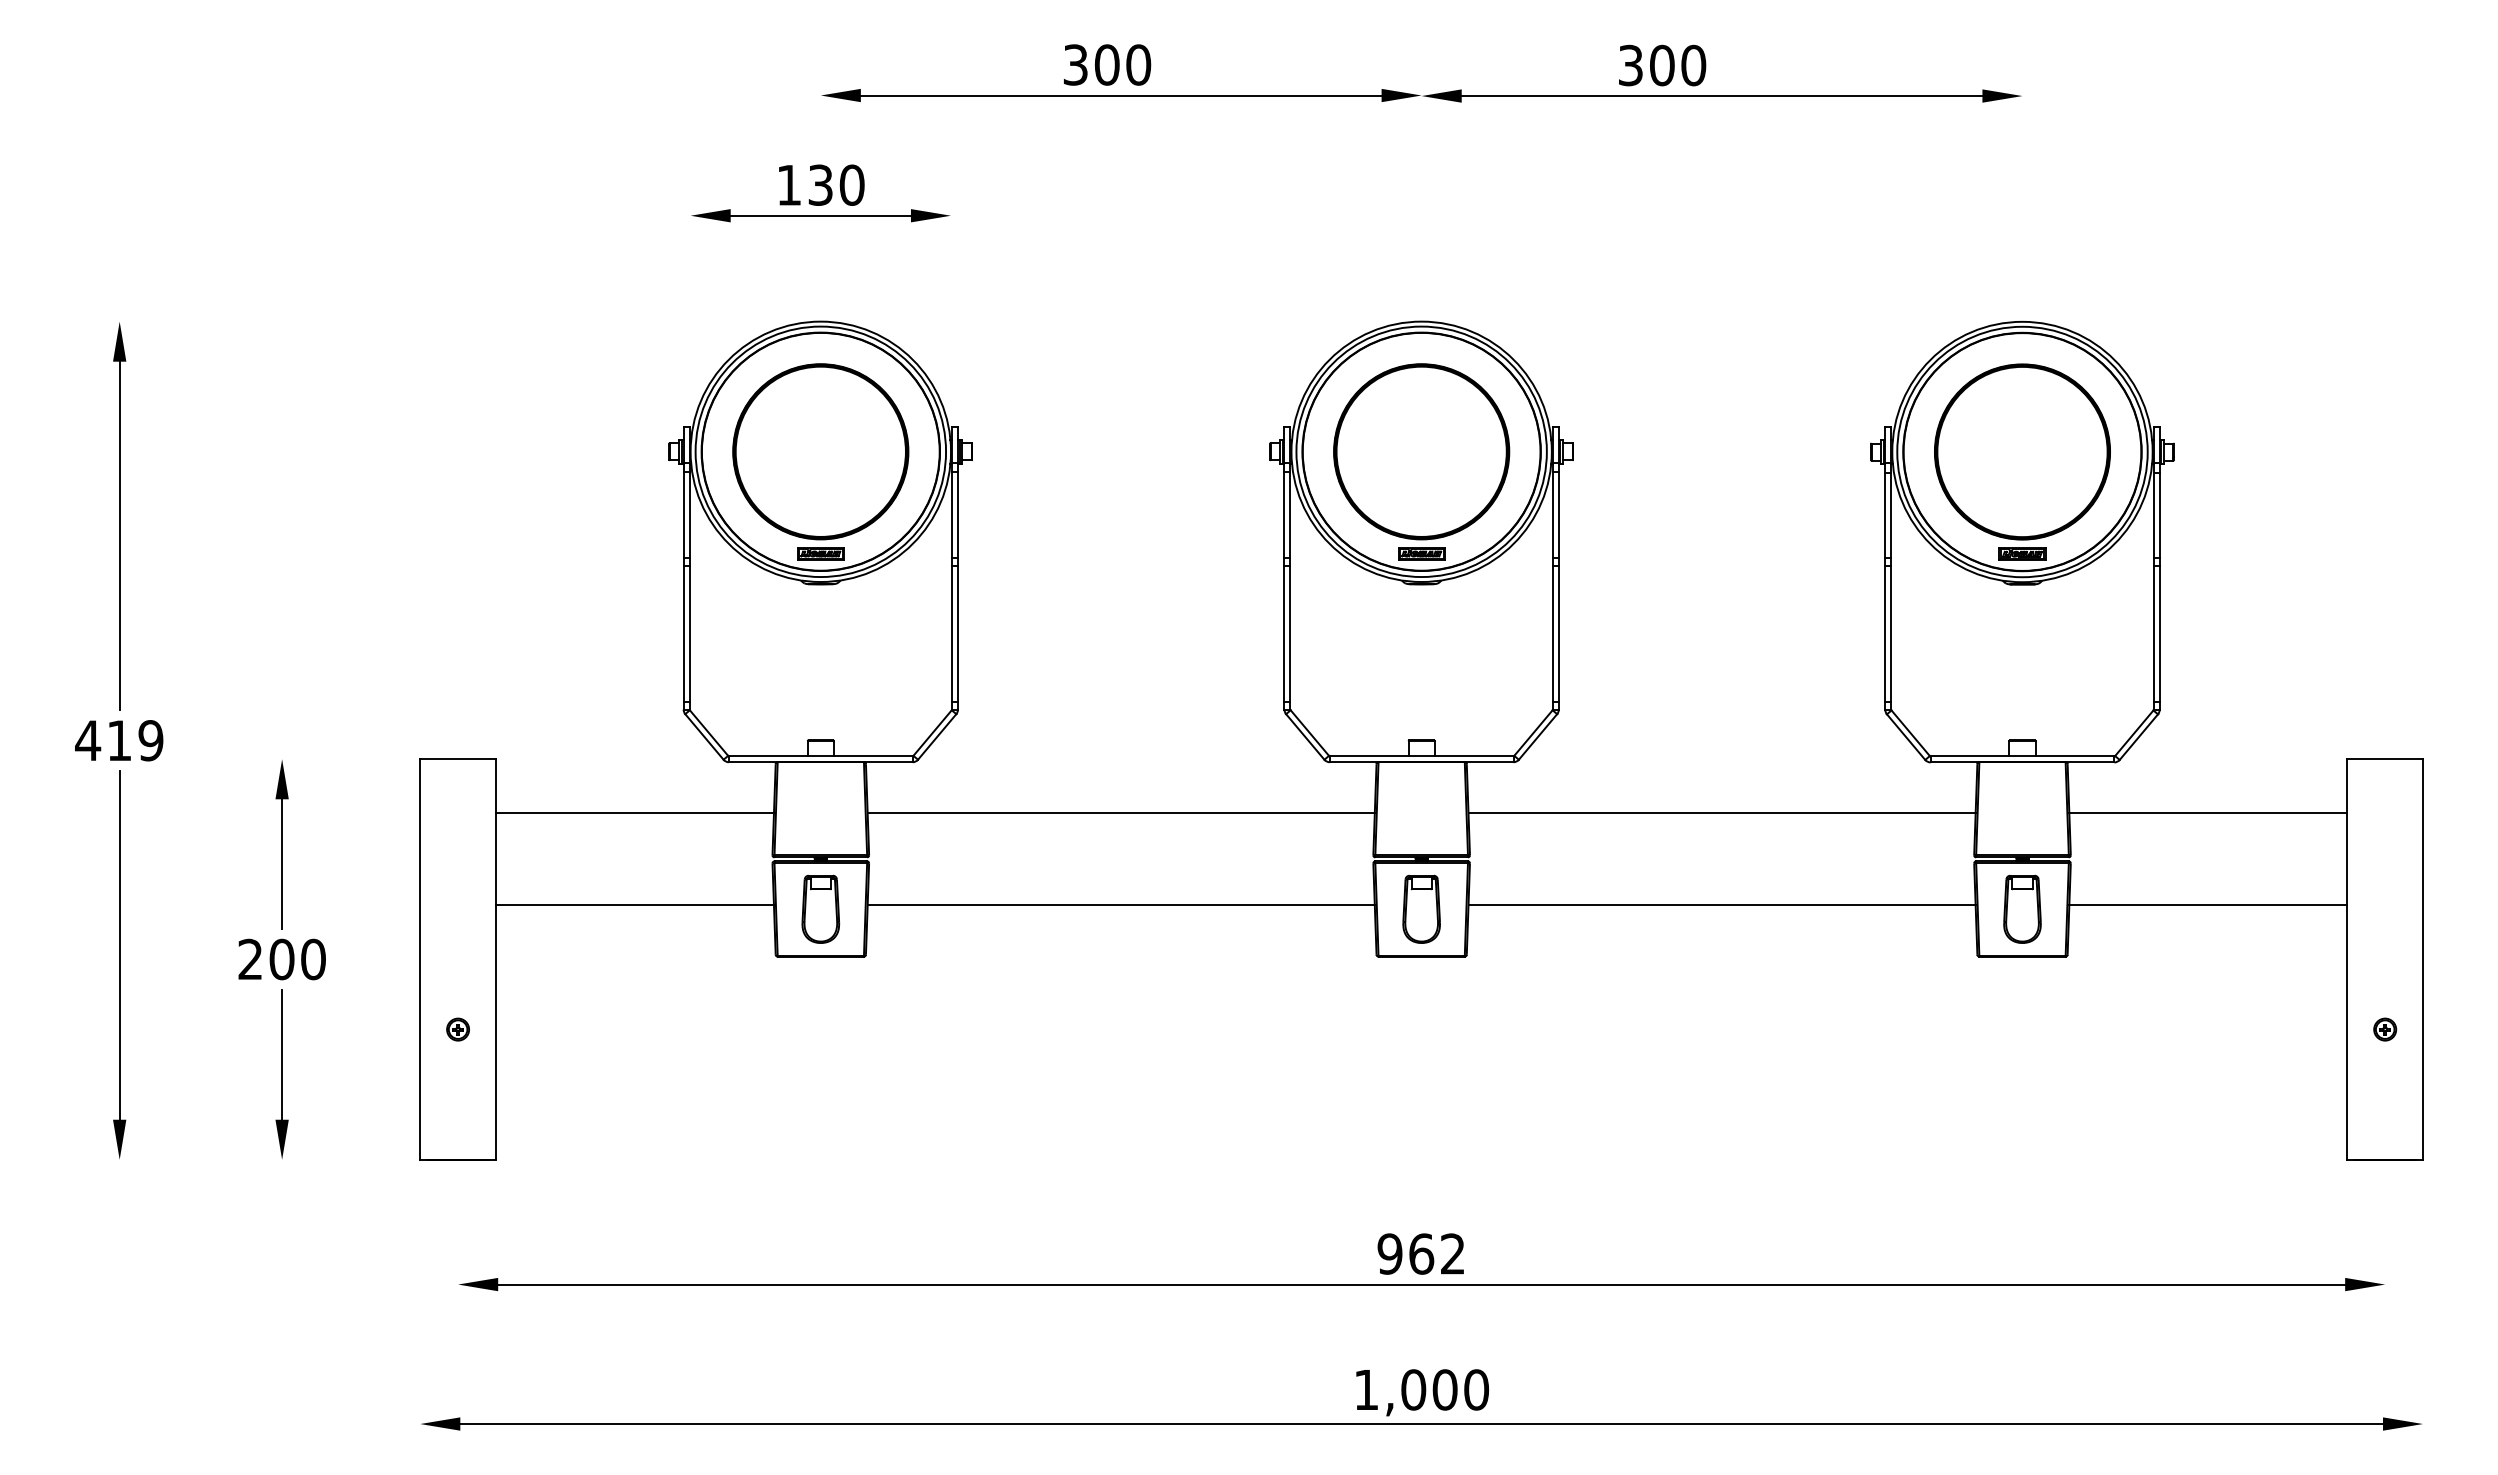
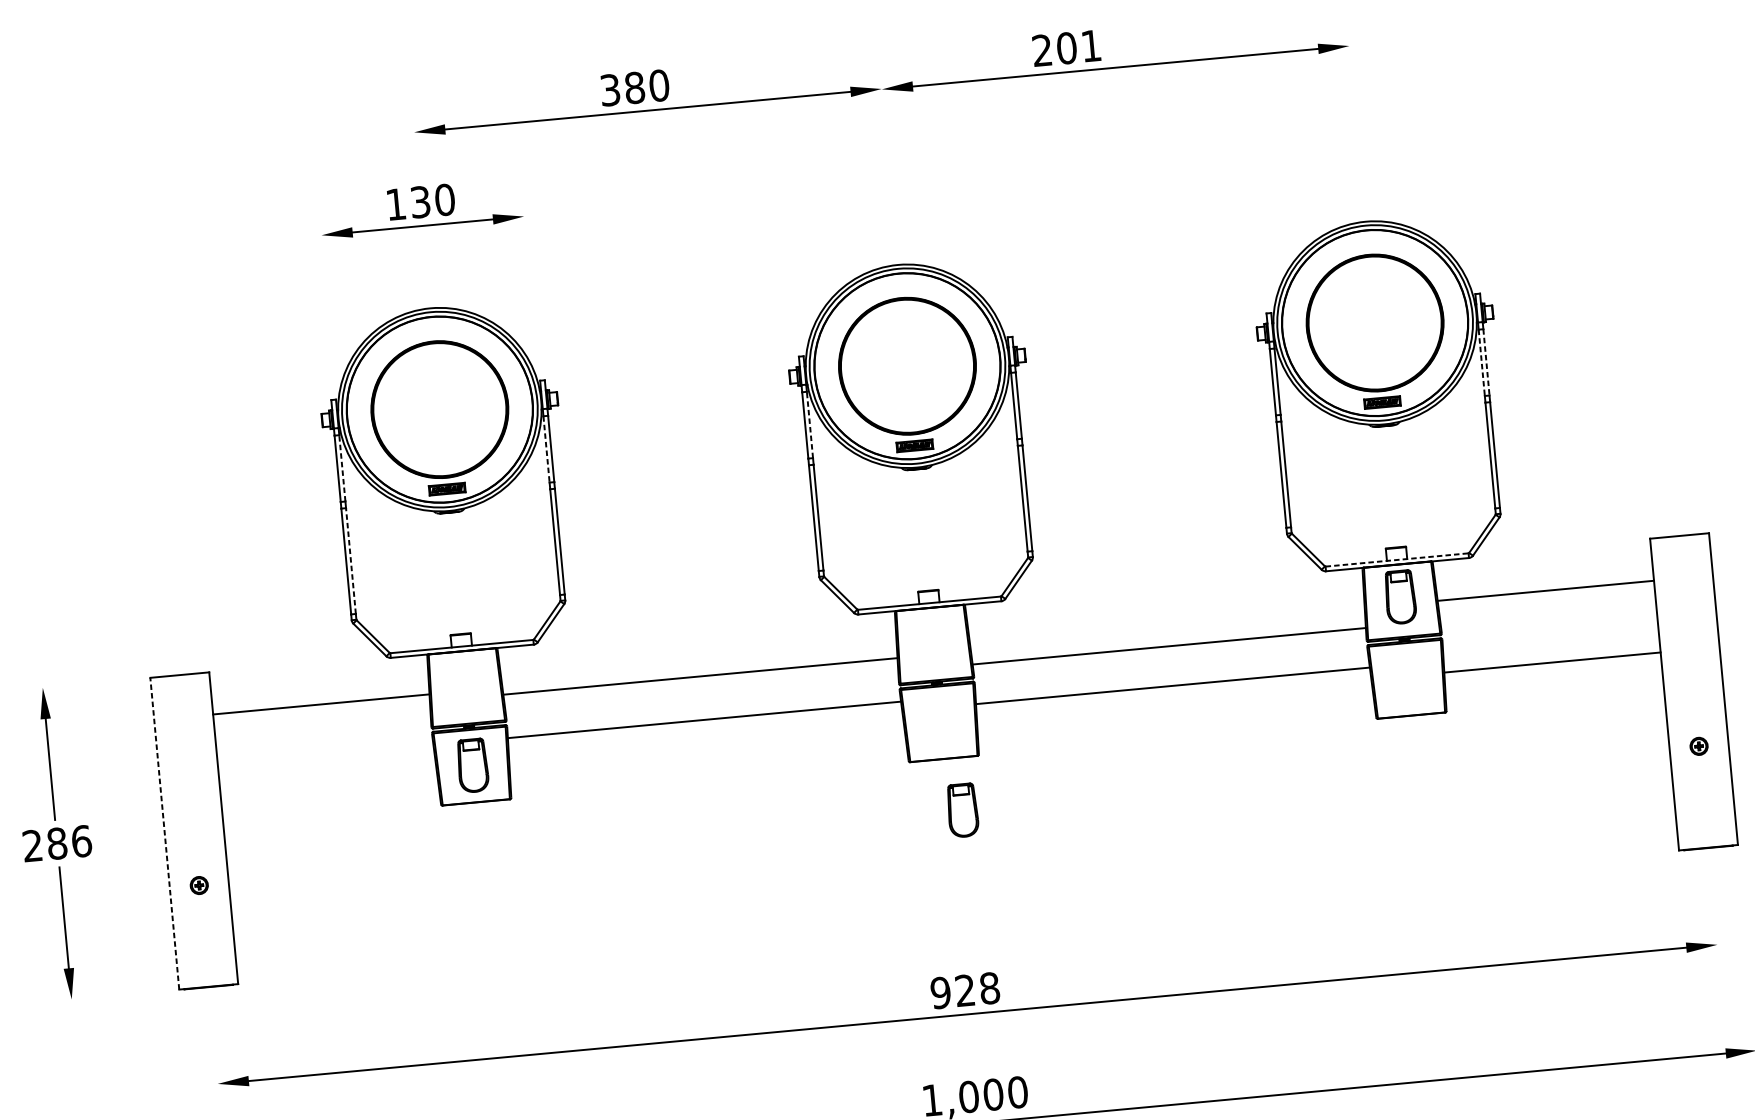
text: (1106, 64) -> (634, 87), 300 -> 380
text: (1662, 65) -> (1067, 48), 300 -> 201
line: (689, 515) -> (342, 468), solid -> dashed
line: (952, 515) -> (546, 449), solid -> dashed
line: (1290, 515) -> (810, 425), solid -> dashed
line: (2153, 515) -> (1481, 363), solid -> dashed
line: (2159, 515) -> (1486, 362), solid -> dashed
line: (689, 634) -> (350, 561), solid -> dashed
line: (2022, 756) -> (1397, 560), solid -> dashed
line: (1120, 813) -> (703, 720), moved
line: (1721, 813) -> (1172, 686), moved
line: (634, 905) -> (327, 776), removed
line: (1120, 905) -> (699, 676), moved
line: (1721, 905) -> (1168, 646), moved
part: (1421, 908) -> (962, 809), moved
part: (2022, 908) -> (1400, 596), moved
text: (297, 959) -> (69, 842), 200 -> 286
line: (420, 959) -> (164, 833), solid -> dashed
text: (1437, 1253) -> (977, 989), 962 -> 928

